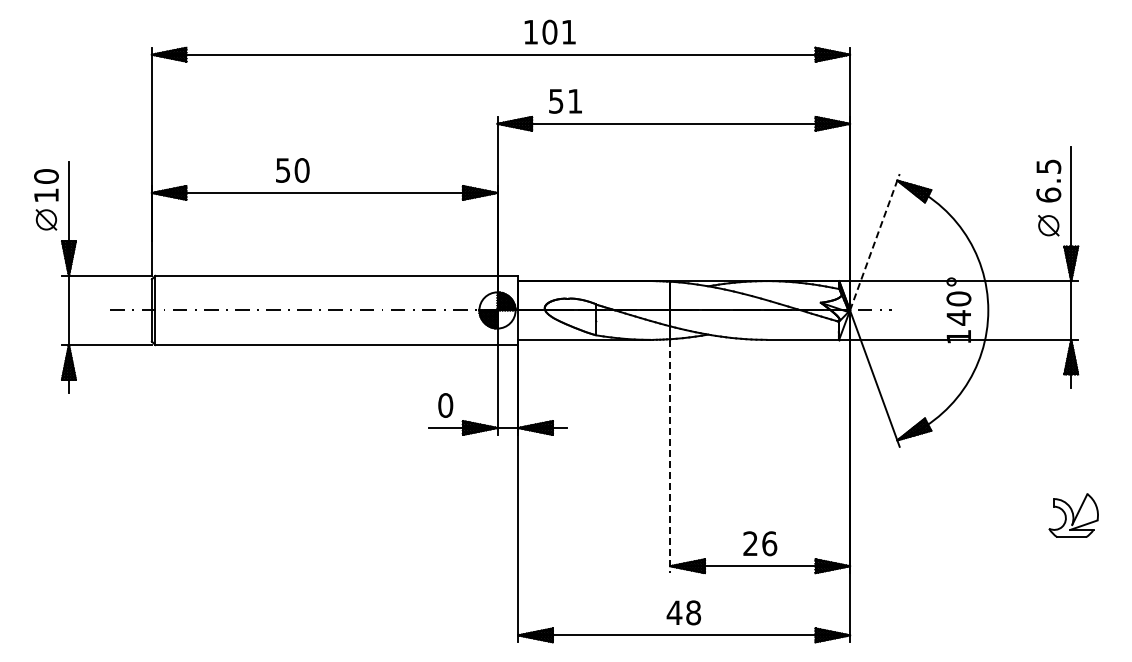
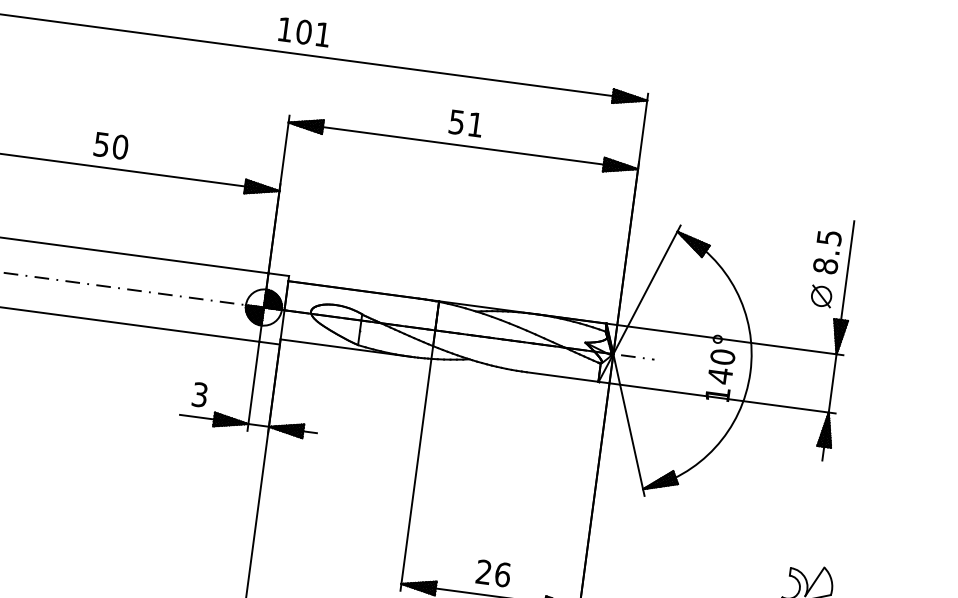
text: (549, 31) -> (303, 31), moved
text: (565, 101) -> (466, 123), moved
text: (292, 170) -> (110, 145), moved
text: (1048, 194) -> (825, 265), 6.5 -> 8.5
line: (874, 242) -> (646, 290), dashed -> solid
text: (445, 405) -> (199, 394), 0 -> 3
line: (670, 456) -> (416, 475), dashed -> solid

